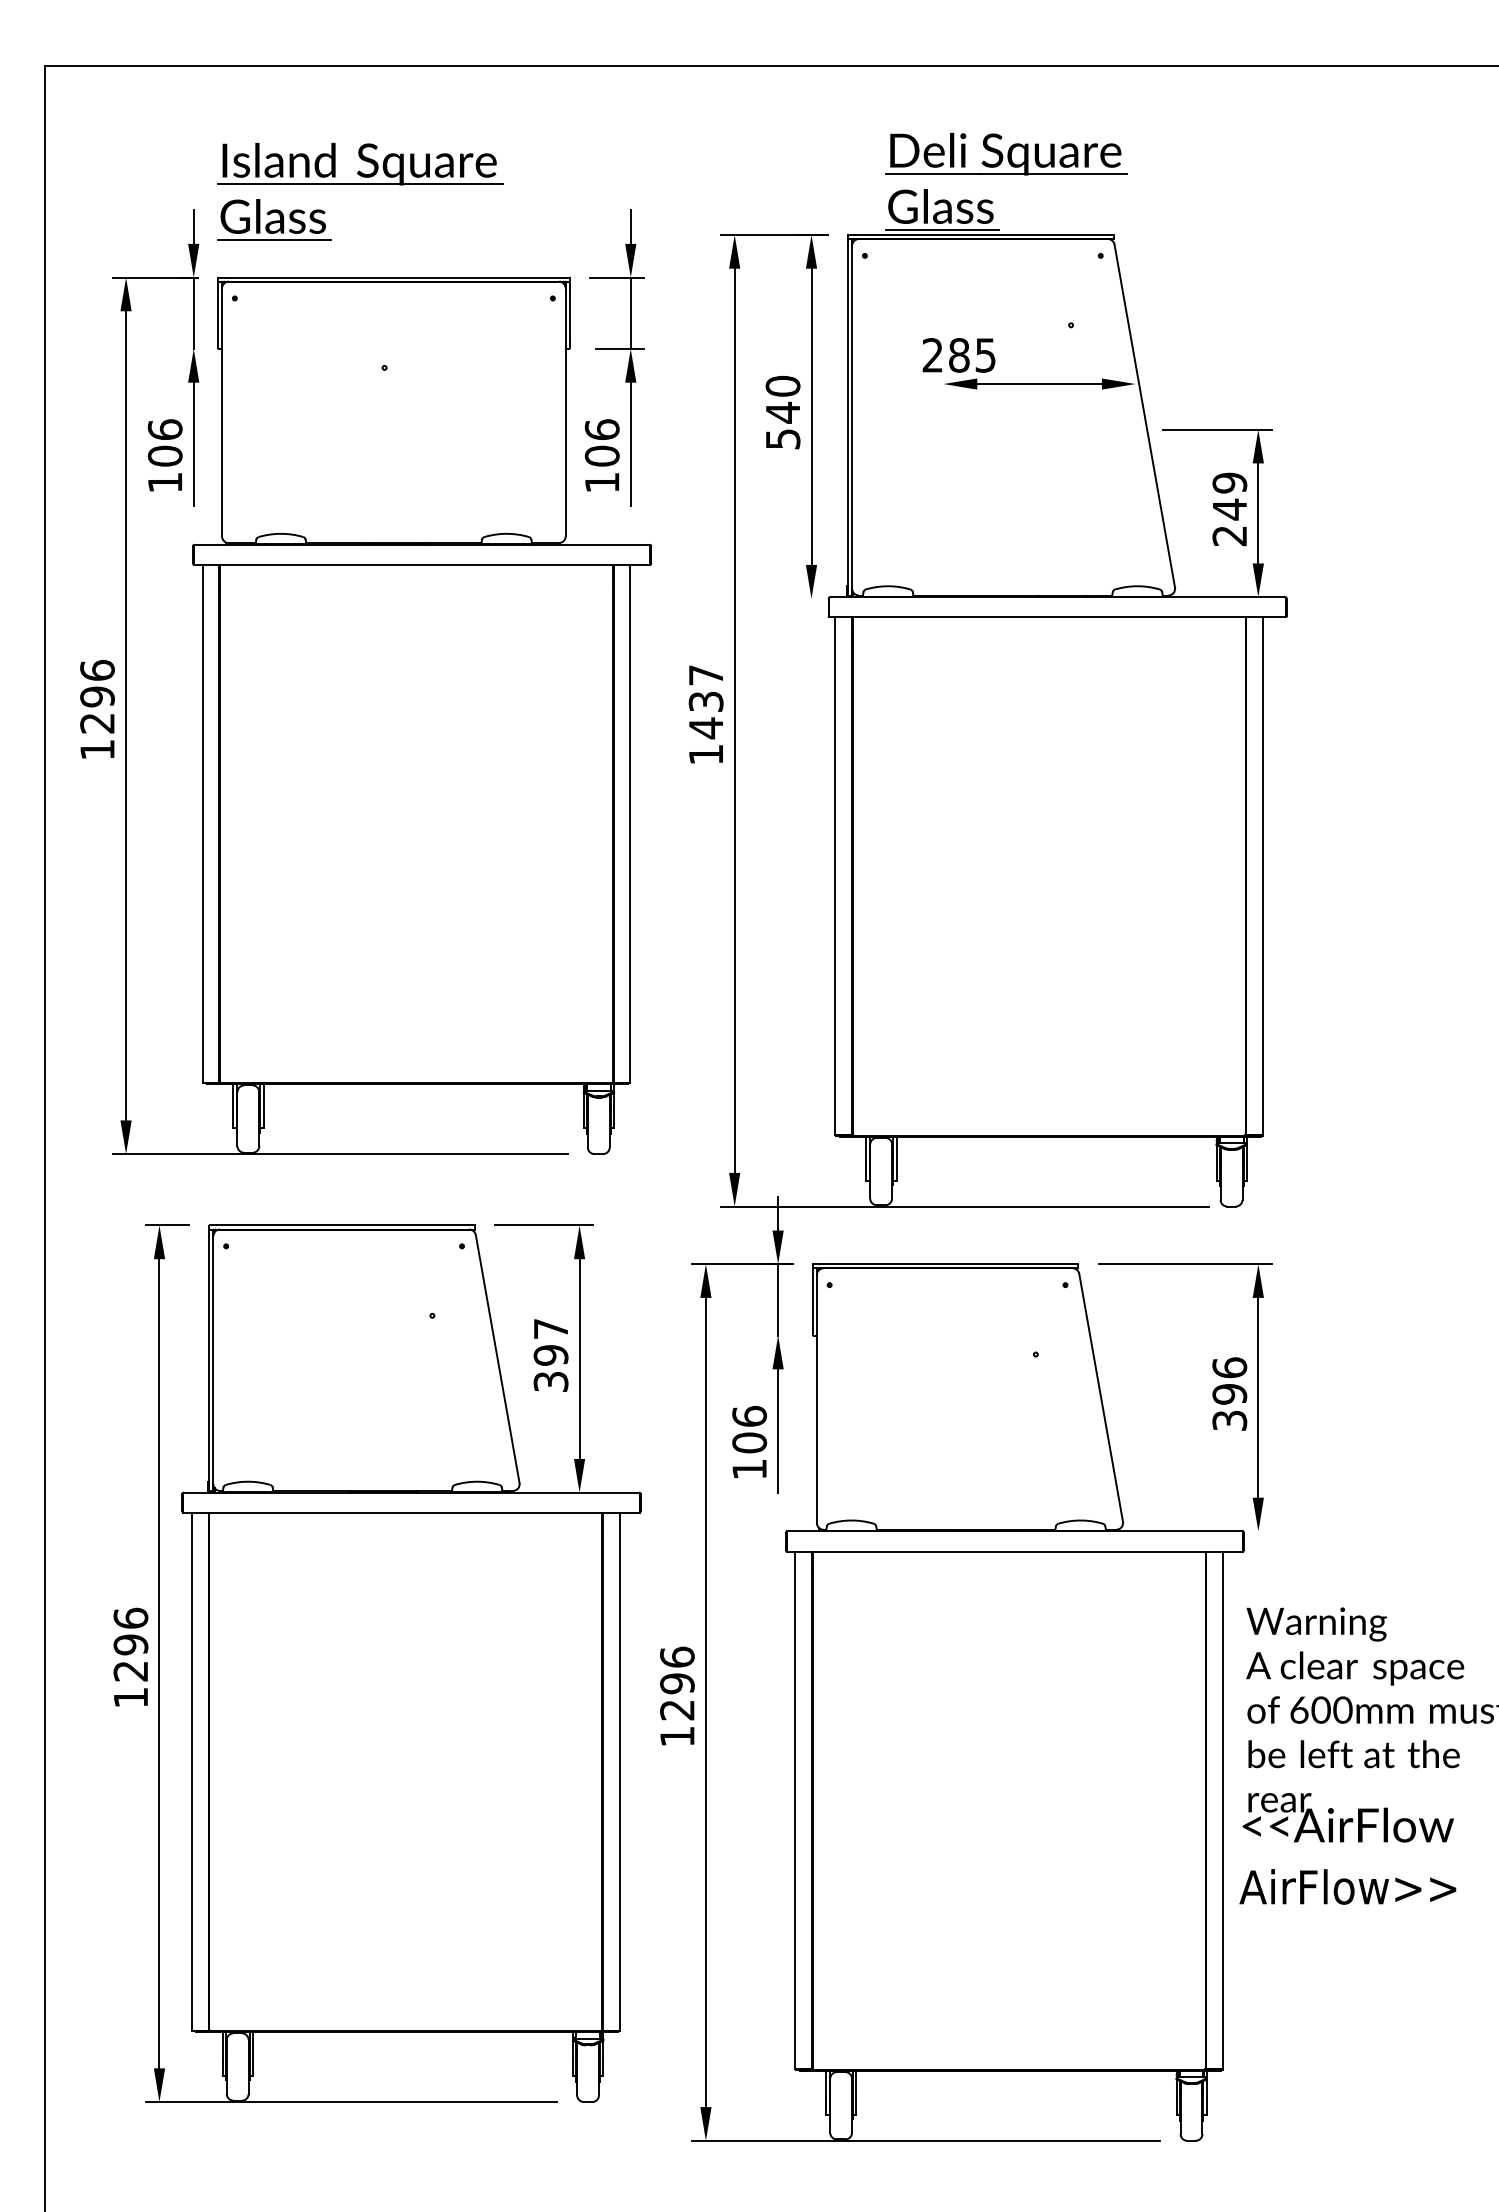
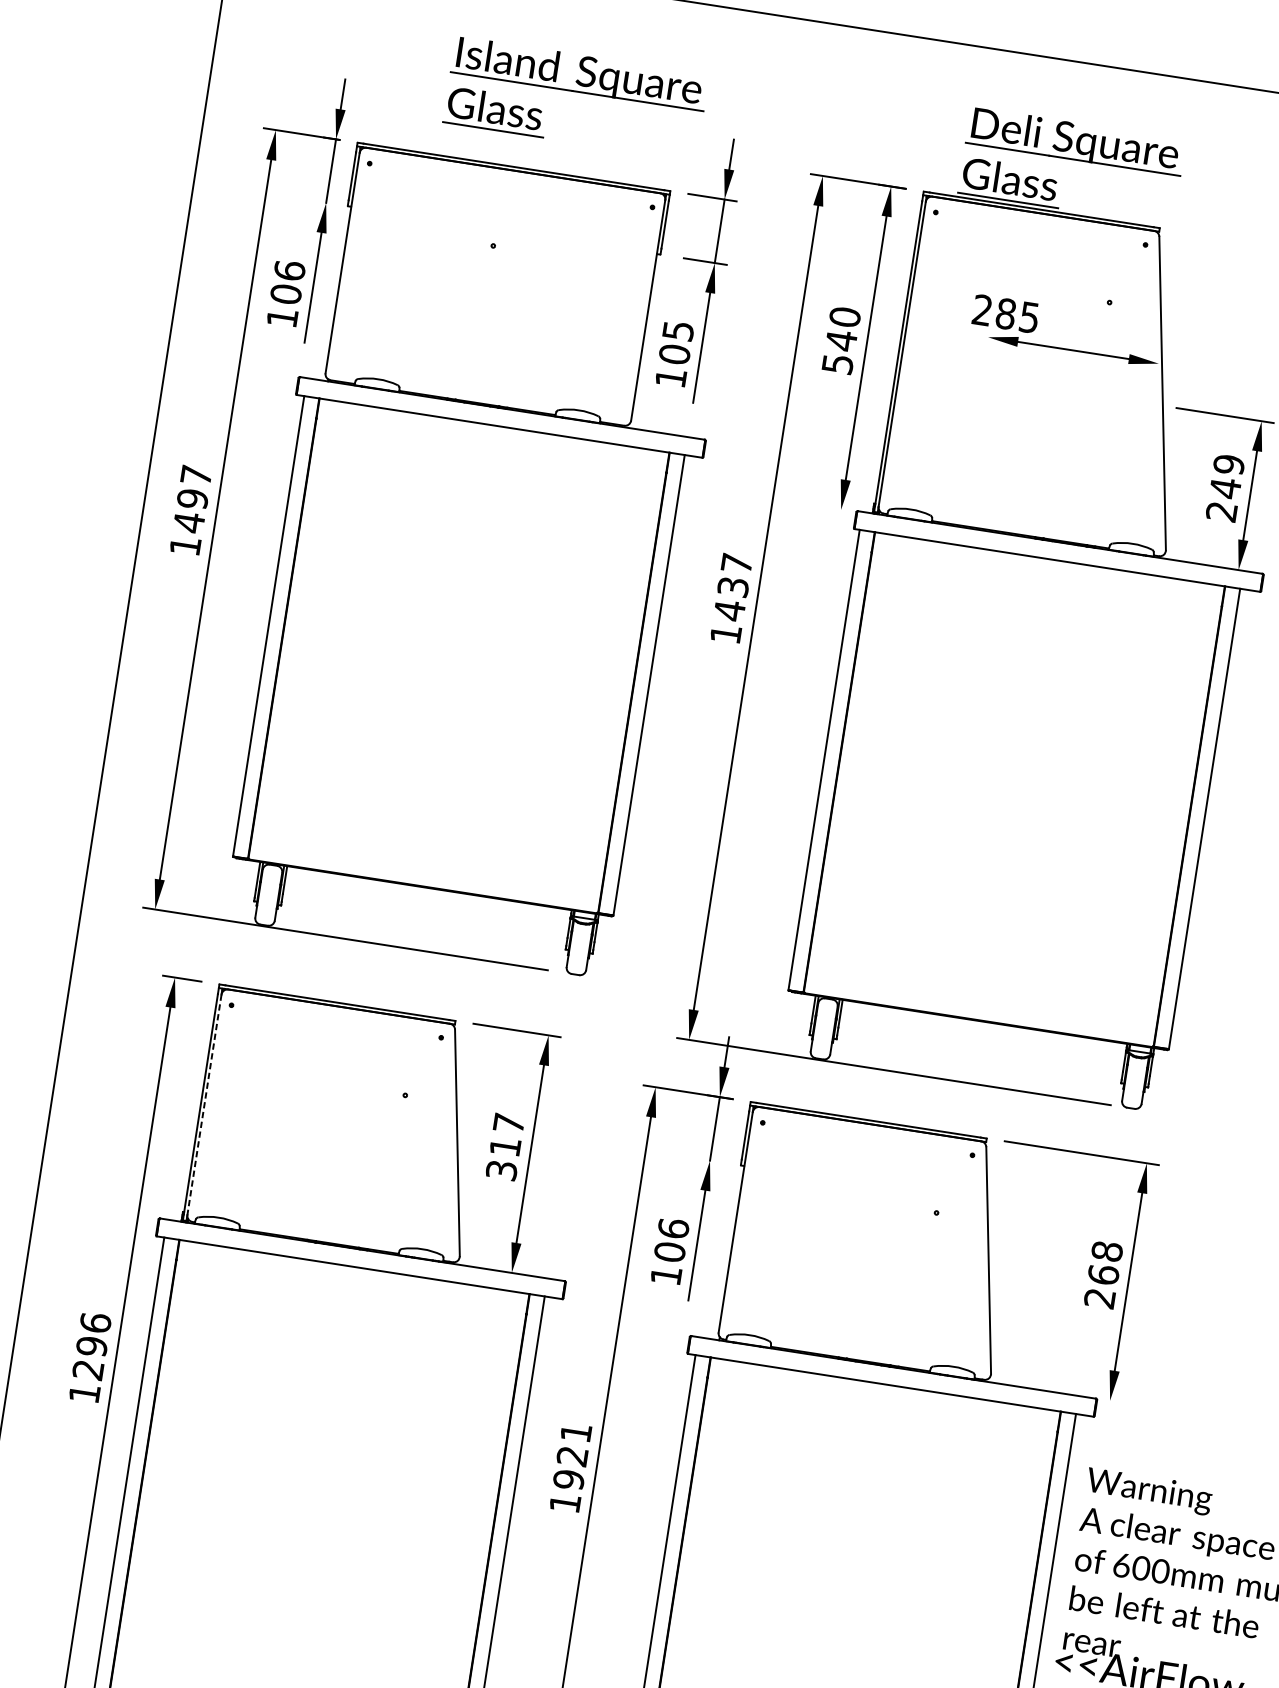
part: (360, 184) -> (577, 91), moved
text: (601, 429) -> (677, 330), 106 -> 105
text: (97, 696) -> (192, 498), 1296 -> 1497
text: (550, 1355) -> (504, 1146), 397 -> 317
line: (213, 1360) -> (204, 1105), solid -> dashed
text: (1229, 1393) -> (1103, 1274), 396 -> 268
text: (677, 1683) -> (572, 1456), 1296 -> 1921

